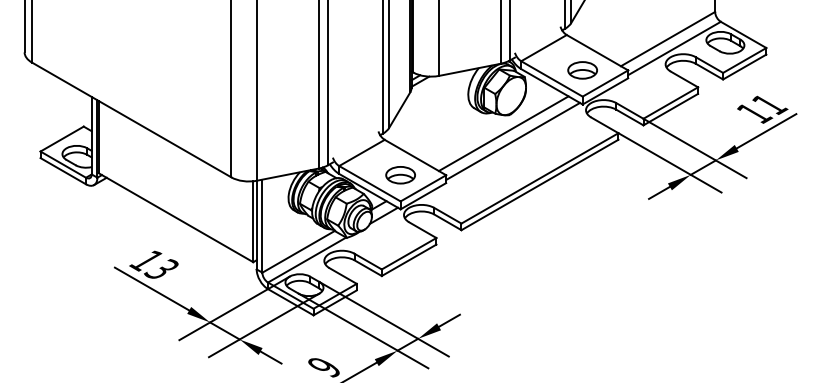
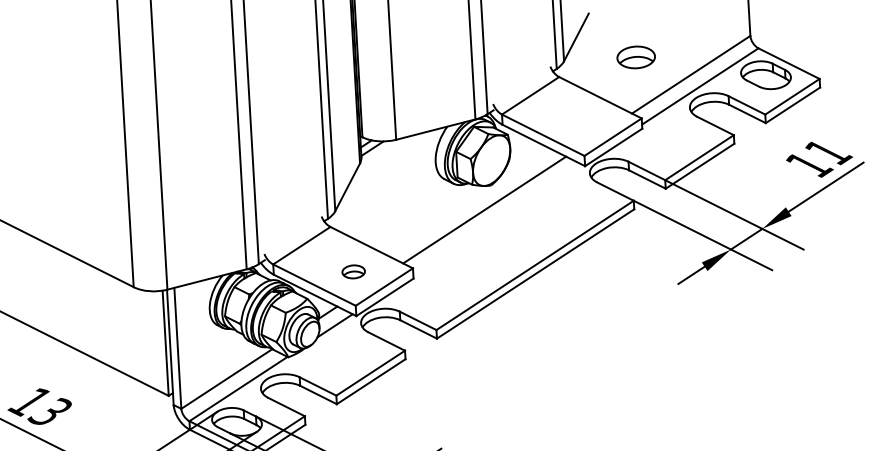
part: (582, 70) -> (635, 57), moved
line: (512, 140) -> (496, 218), removed
part: (400, 175) -> (353, 272), size x0.6

